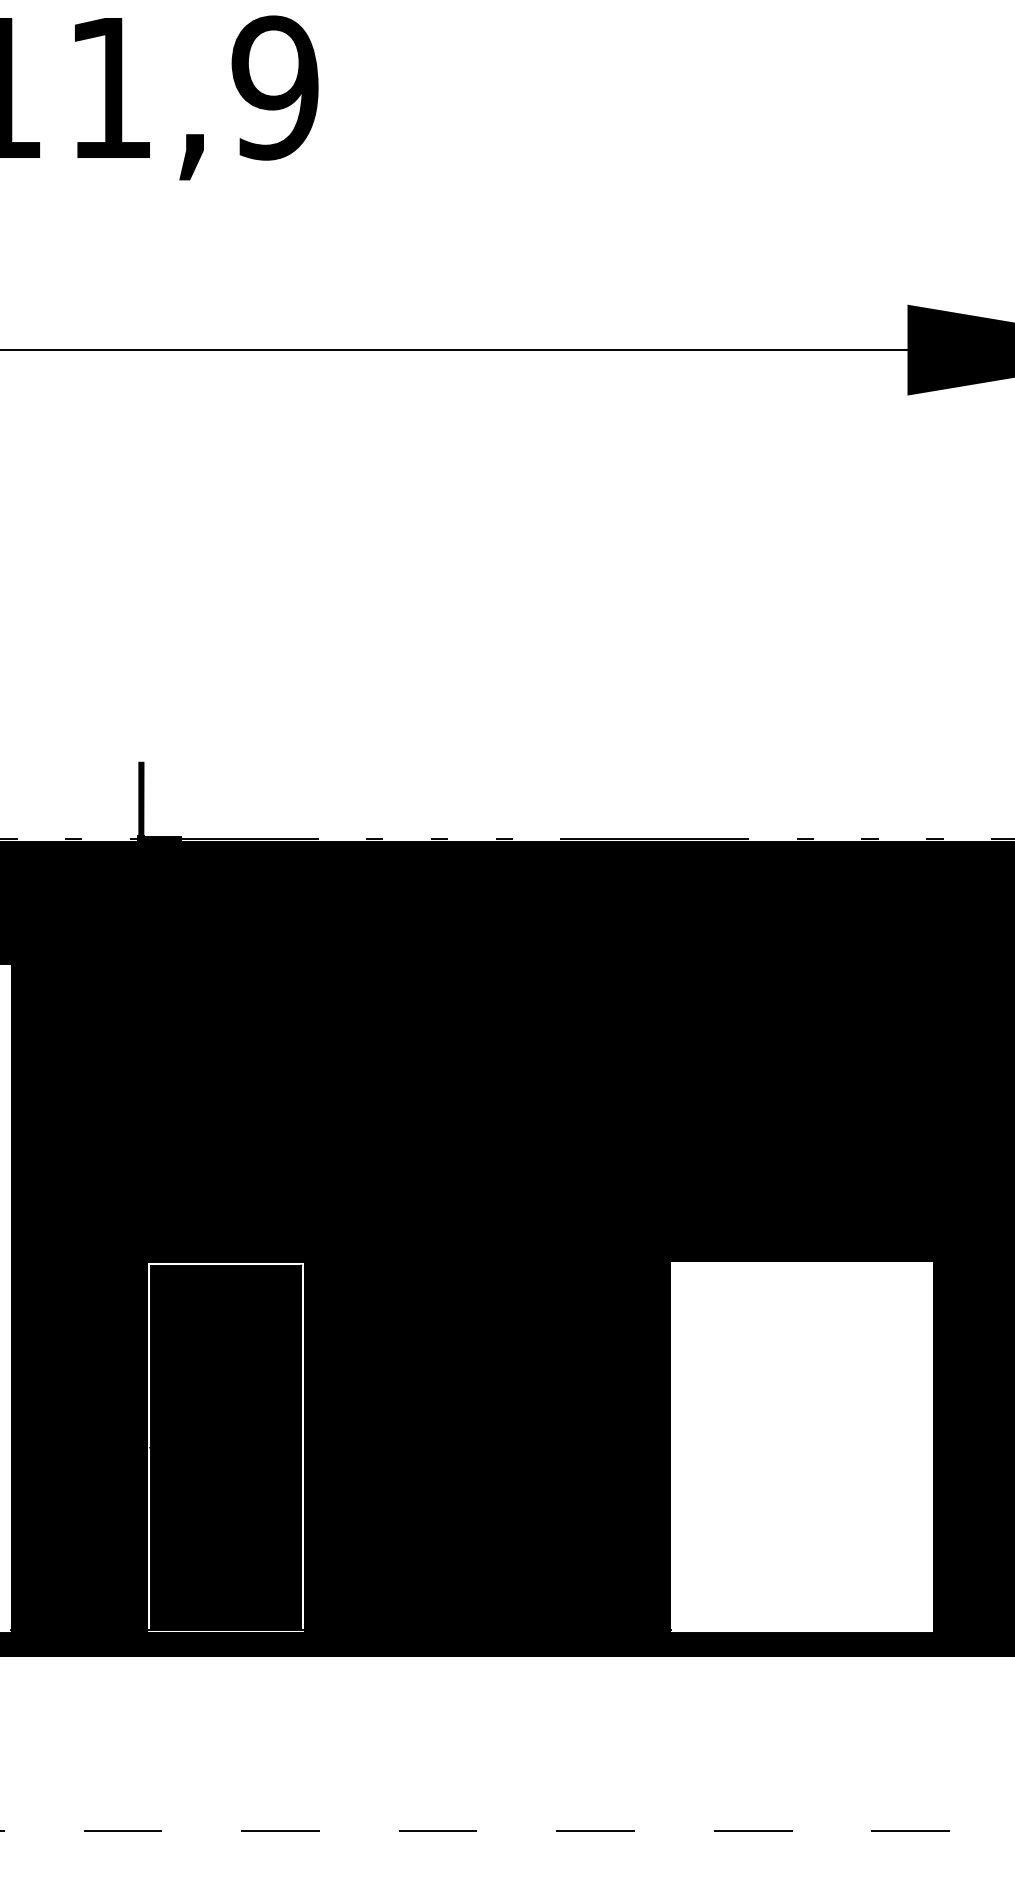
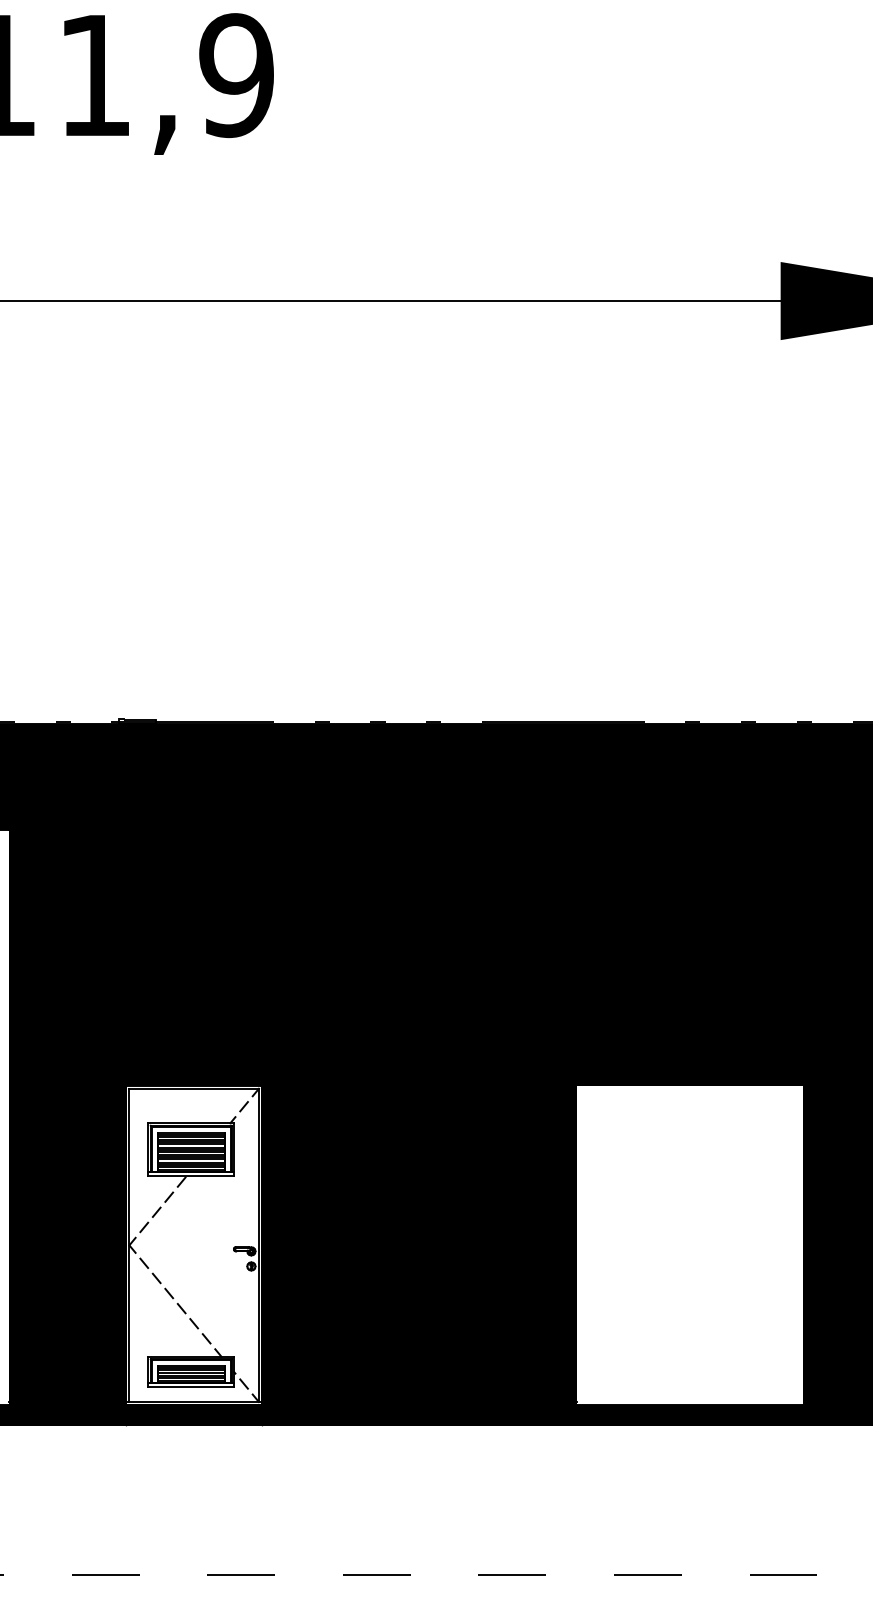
fill: (158, 801) -> (136, 689), removed
fill: (225, 1447) -> (193, 1245), removed

